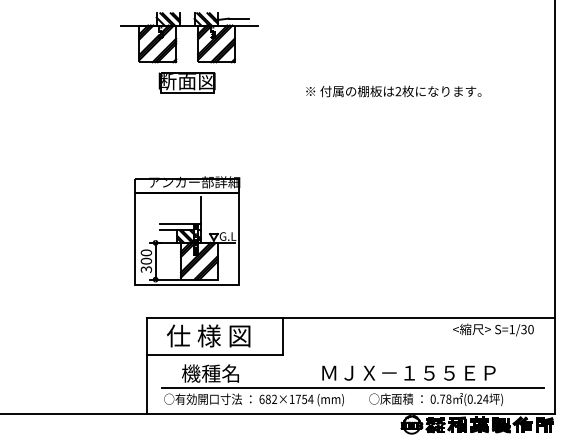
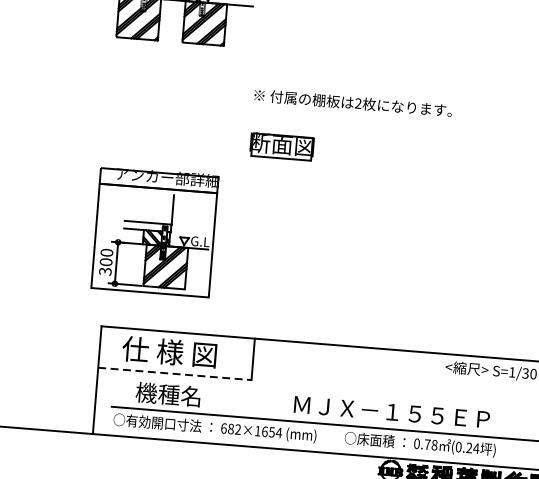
part: (186, 82) -> (281, 146), moved
text: (393, 91) -> (352, 103), moved
line: (214, 354) -> (174, 373), solid -> dashed
text: (297, 399) -> (263, 431), 682×1754 -> 682×1654

